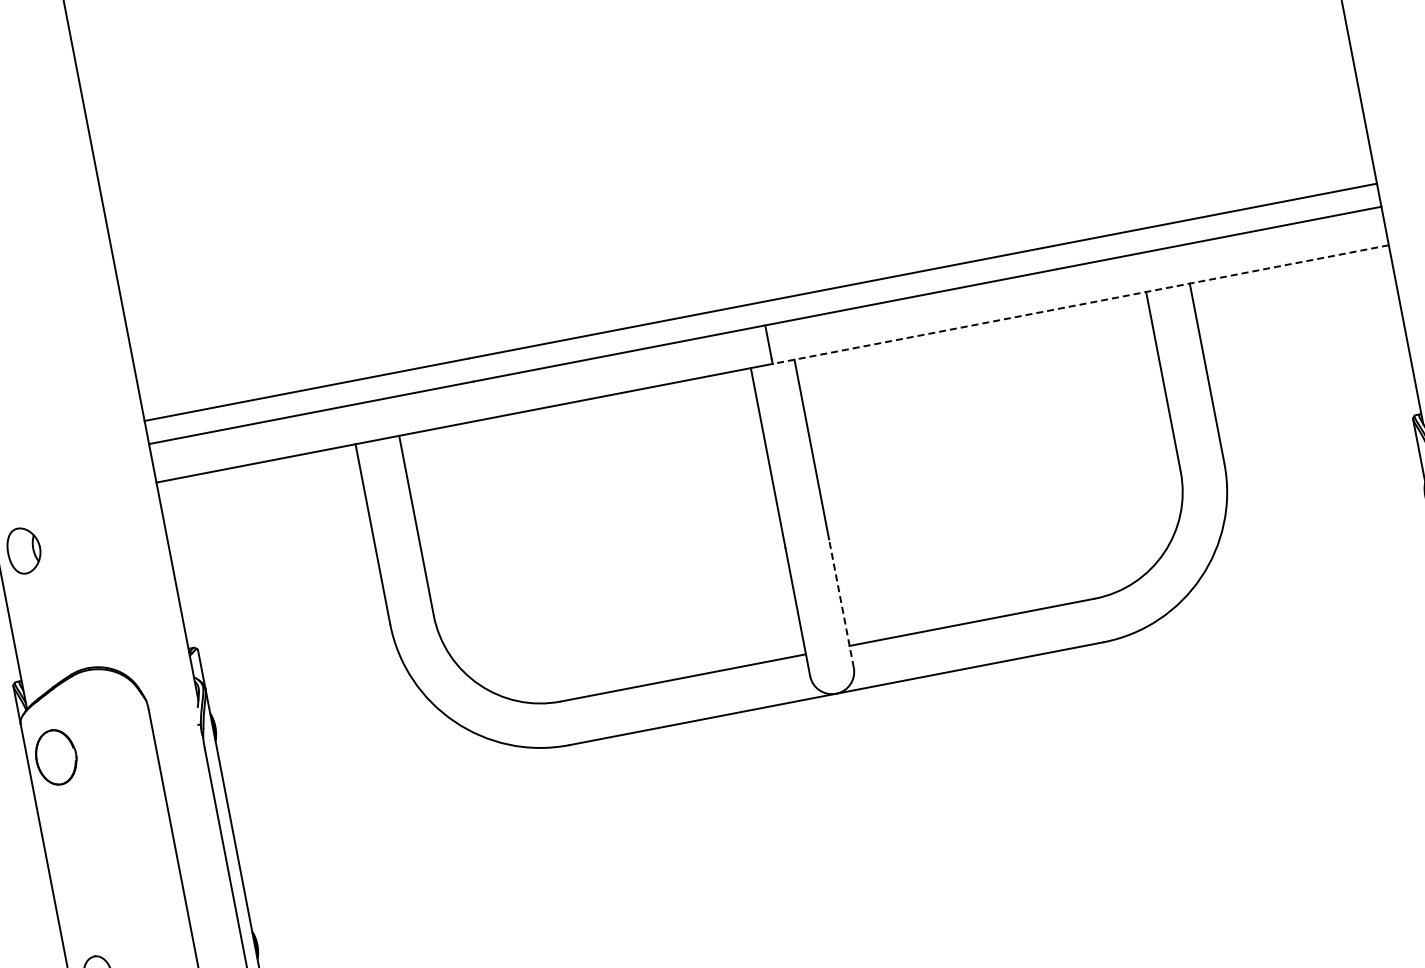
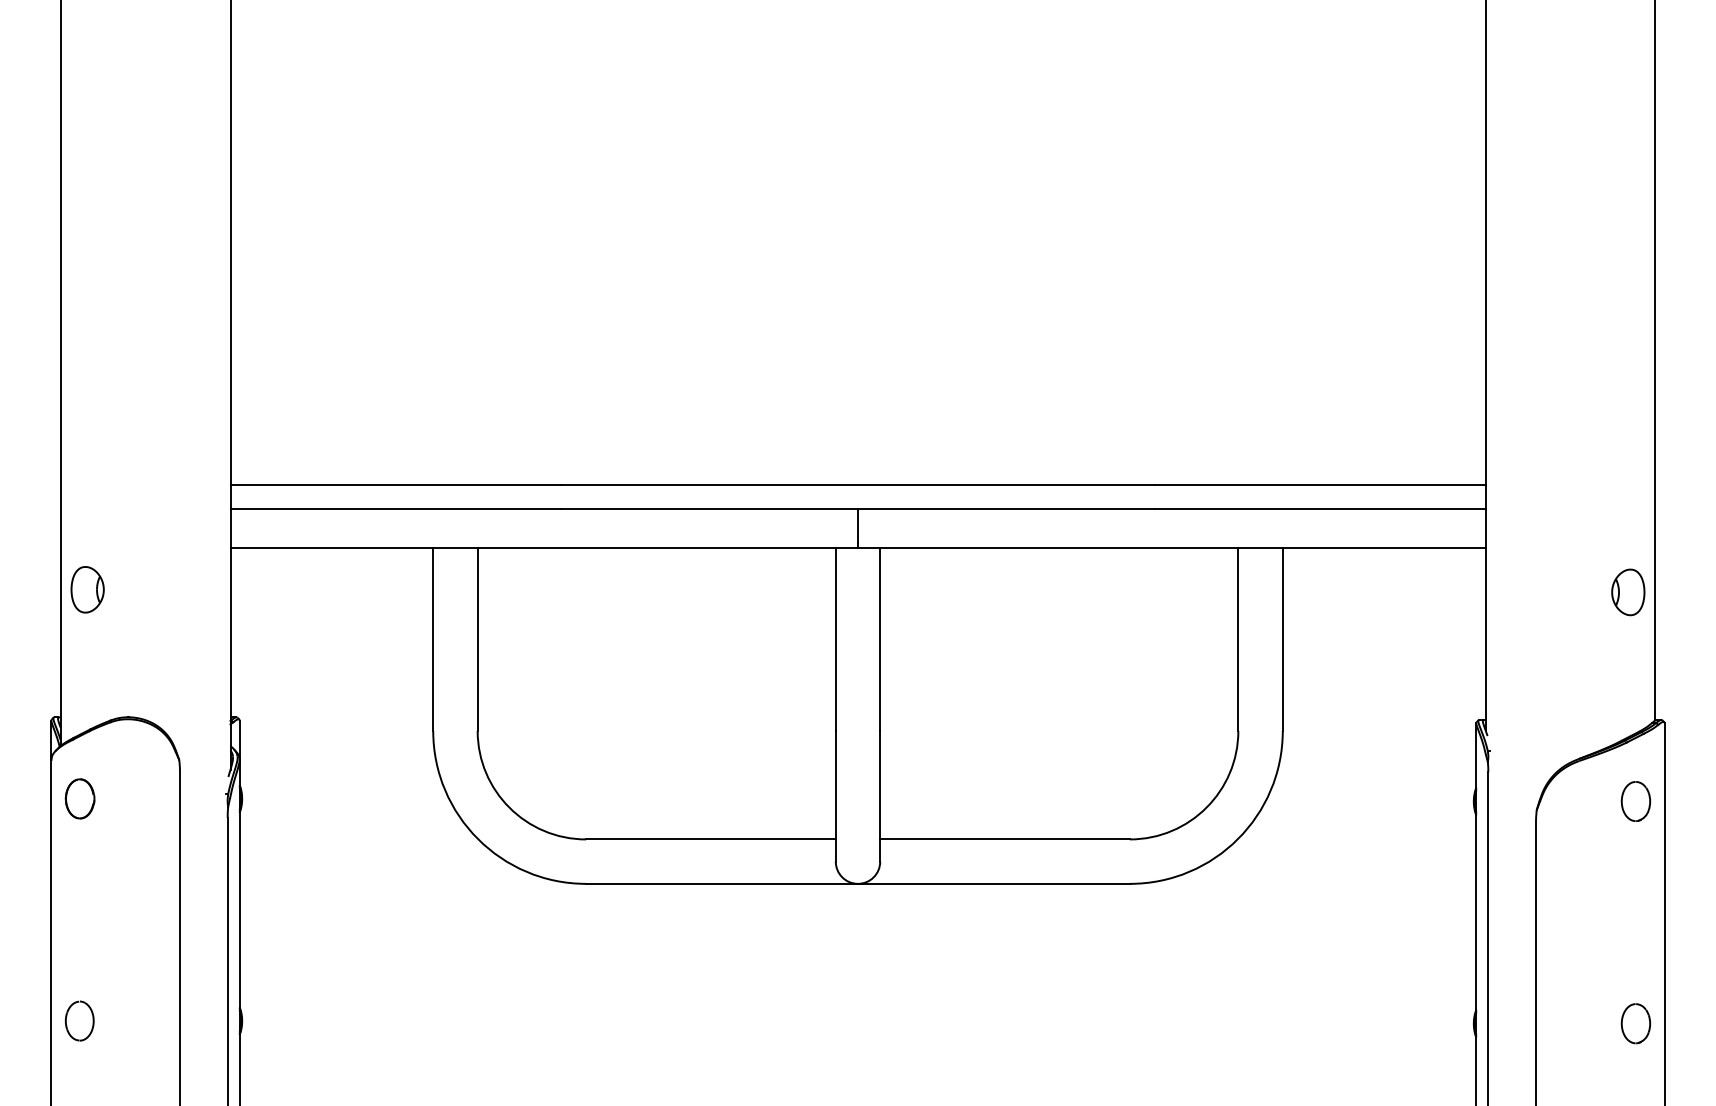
line: (1080, 304) -> (1171, 547), dashed -> solid
line: (841, 602) -> (880, 795), dashed -> solid
part: (55, 757) -> (79, 798), size x0.71

